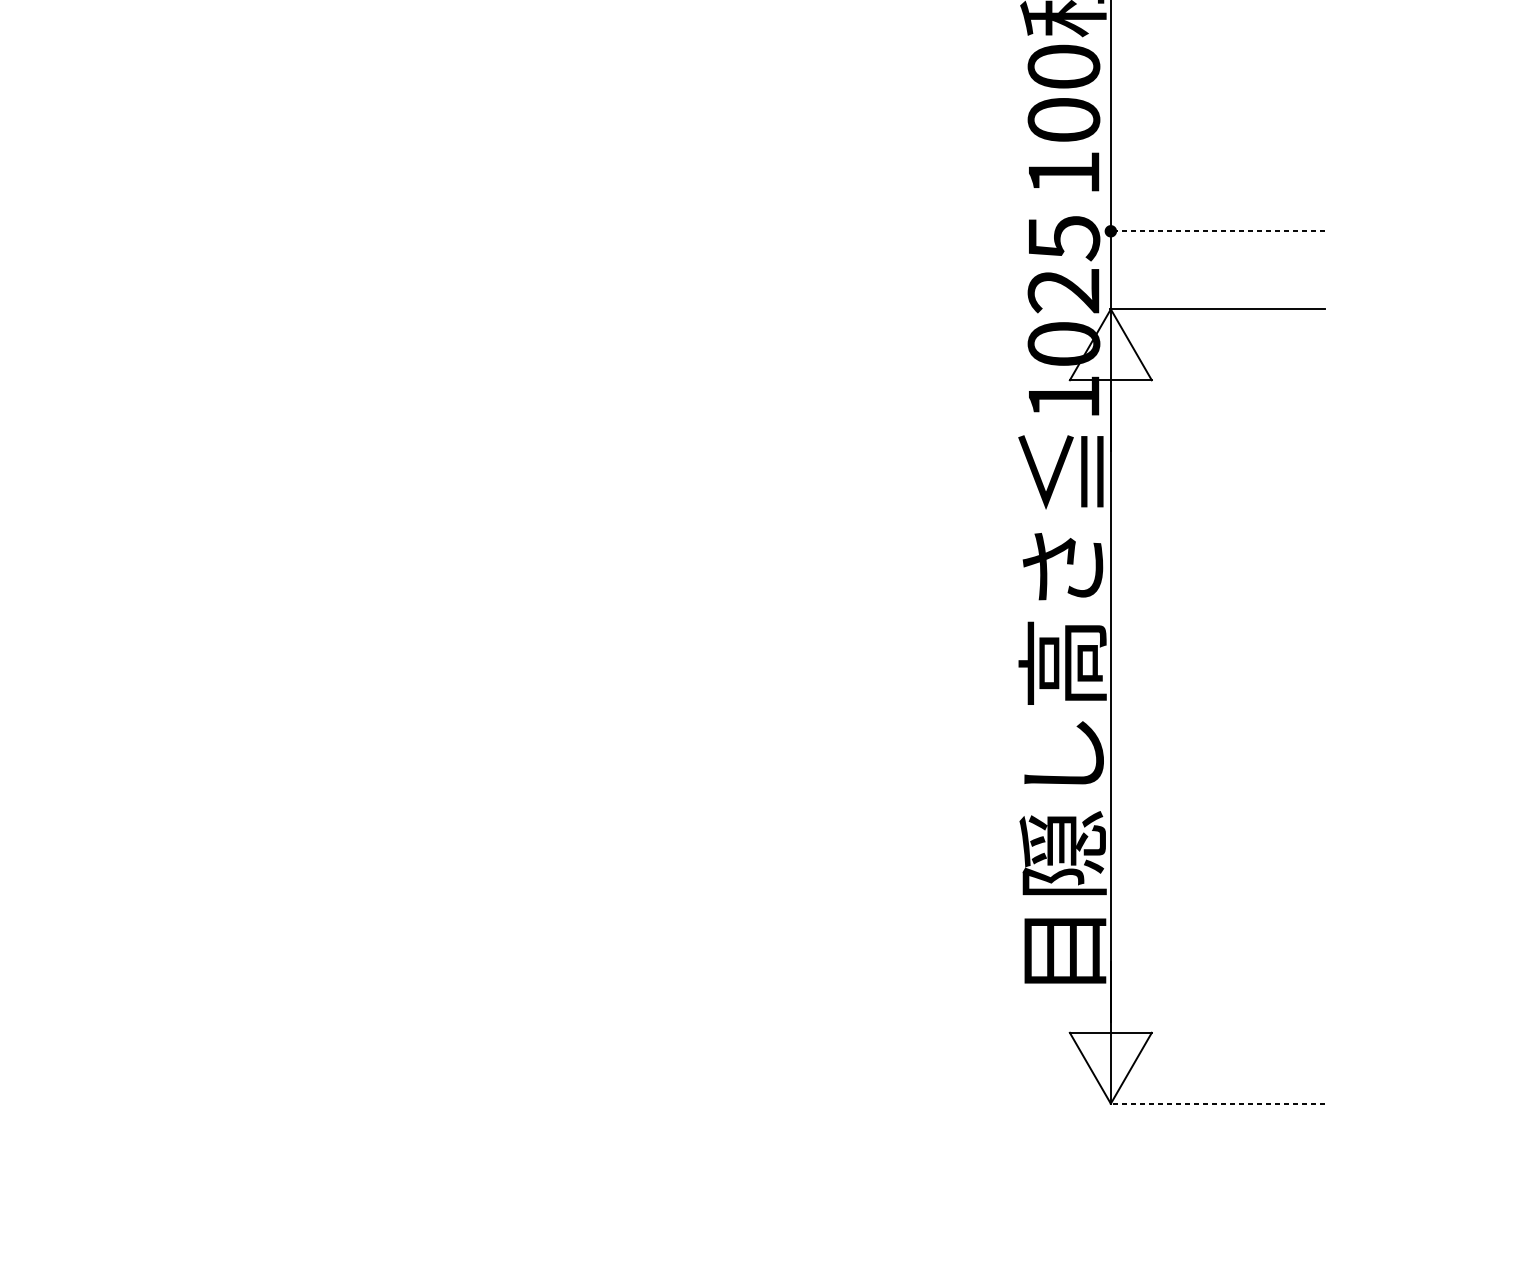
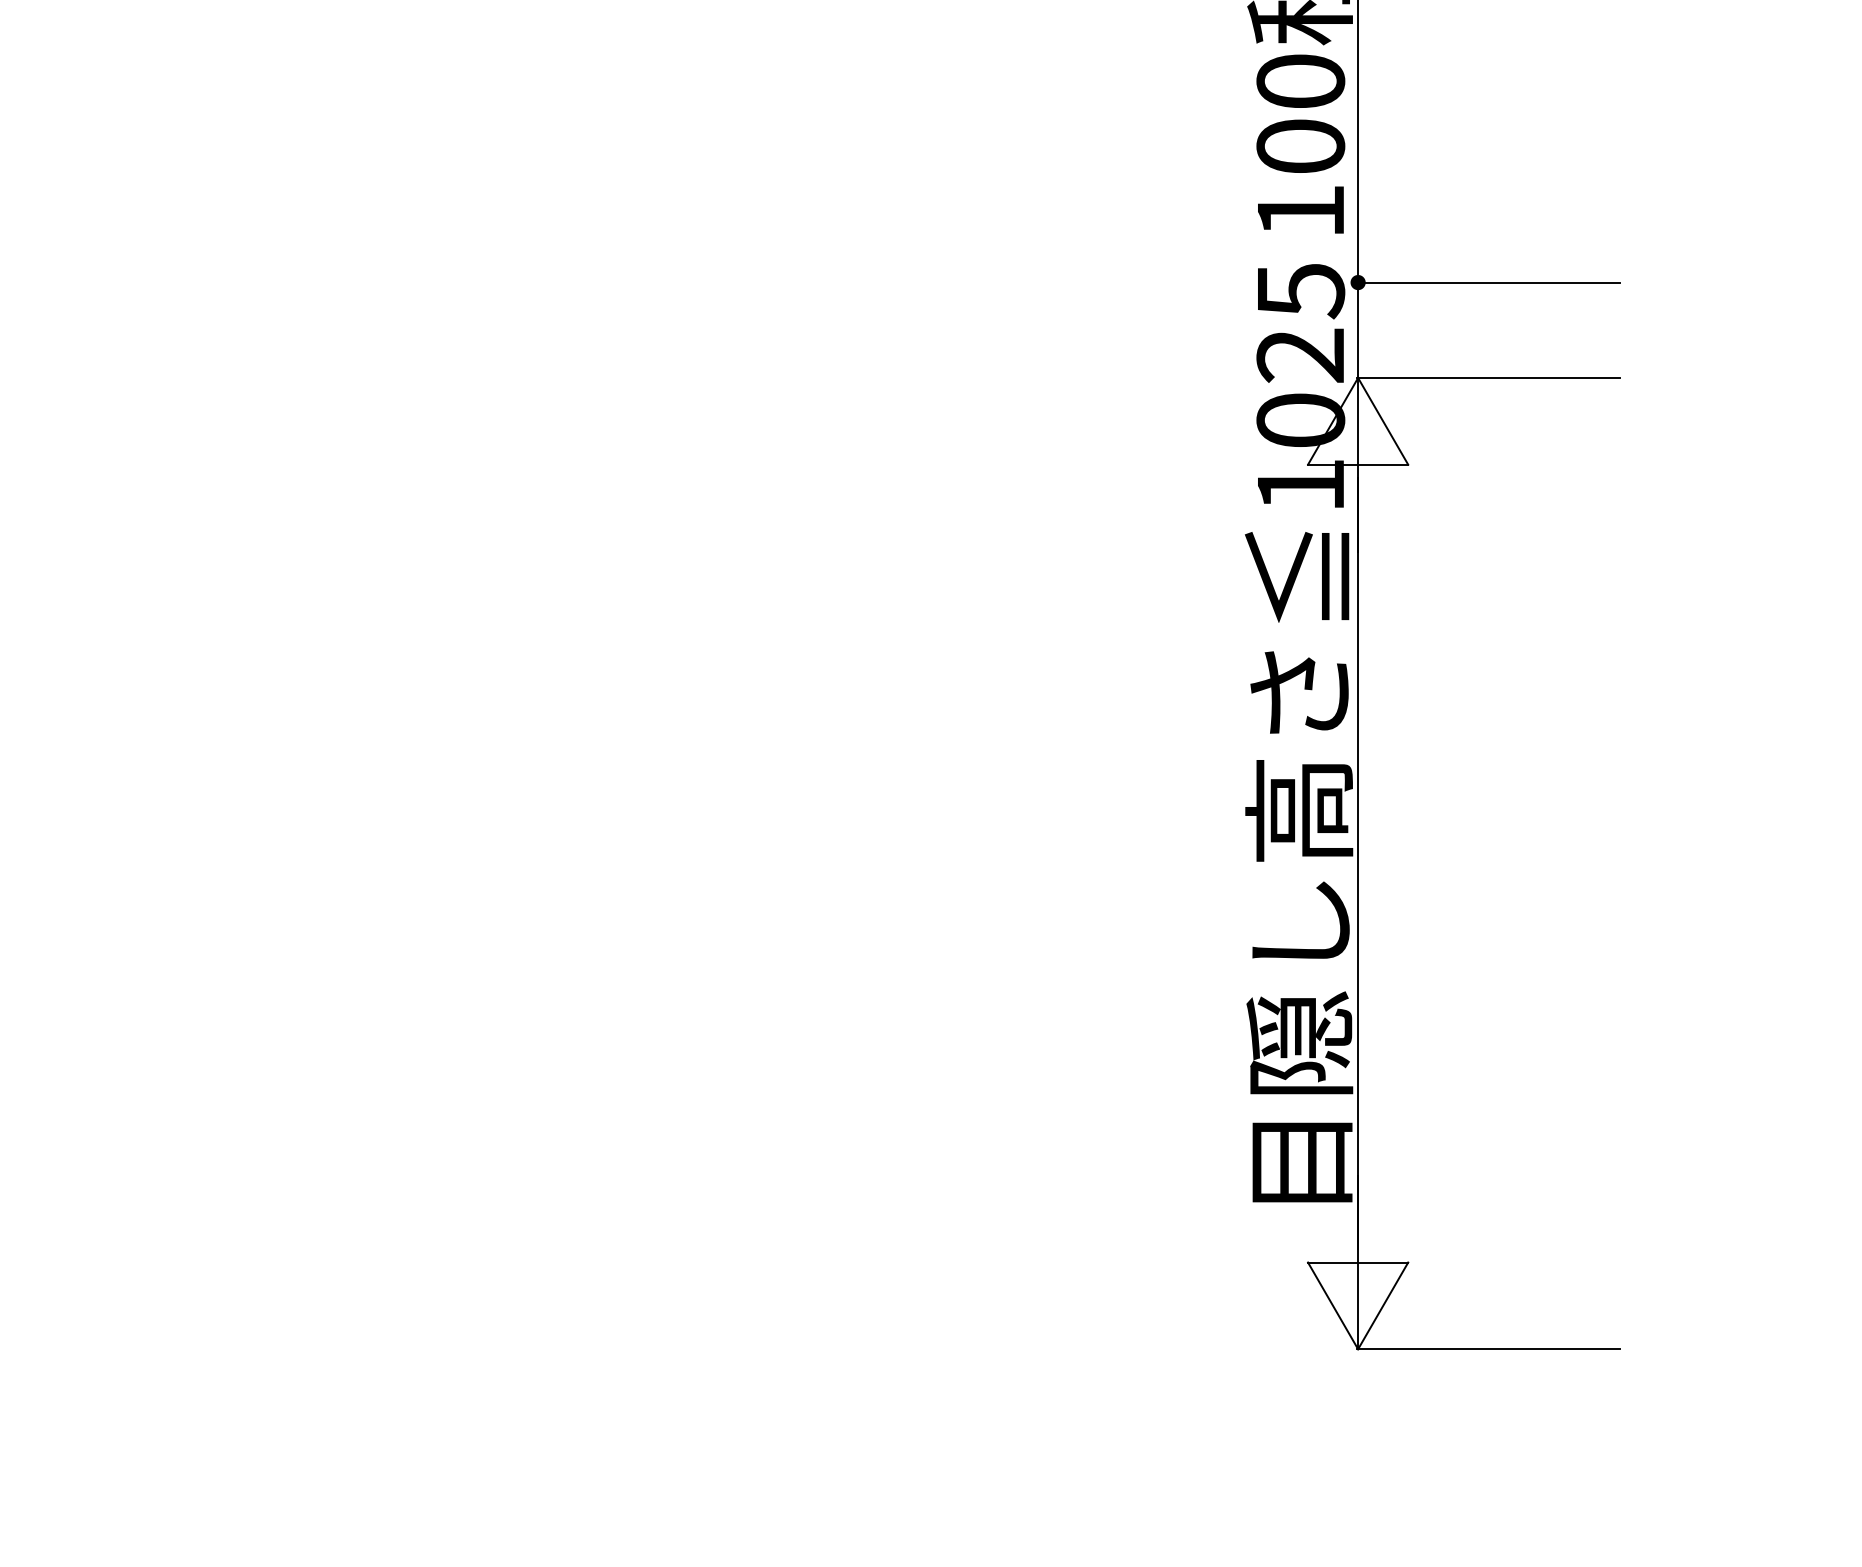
line: (1217, 231) -> (1488, 282), dashed -> solid
line: (1217, 1103) -> (1488, 1349), dashed -> solid

